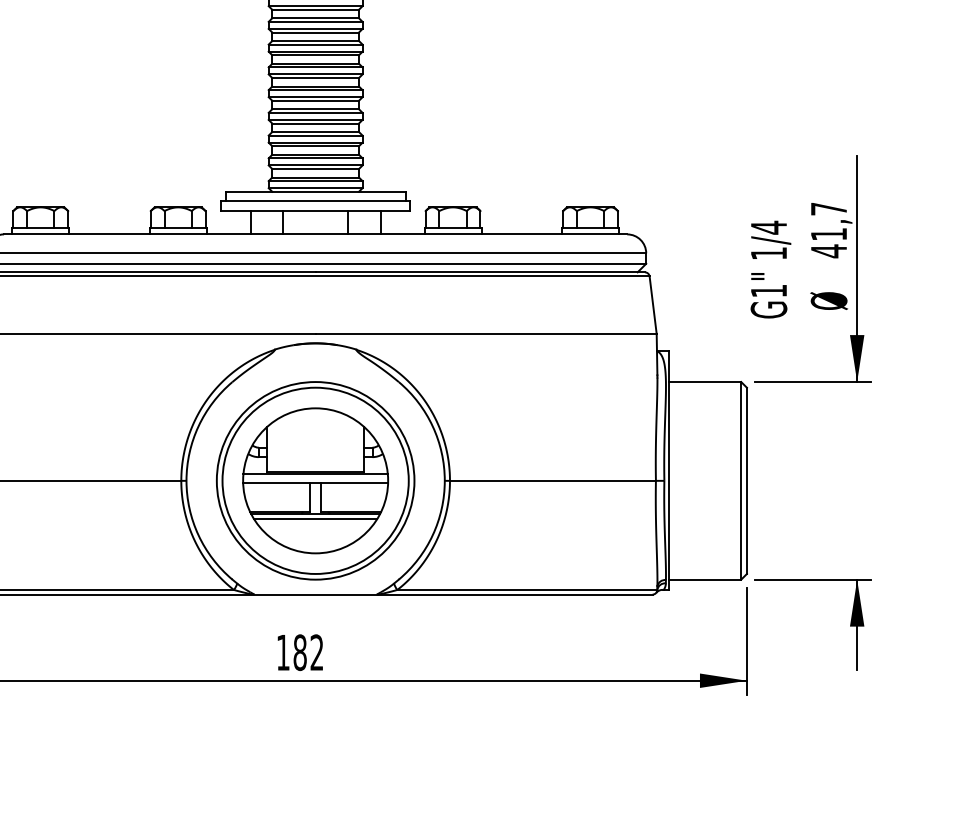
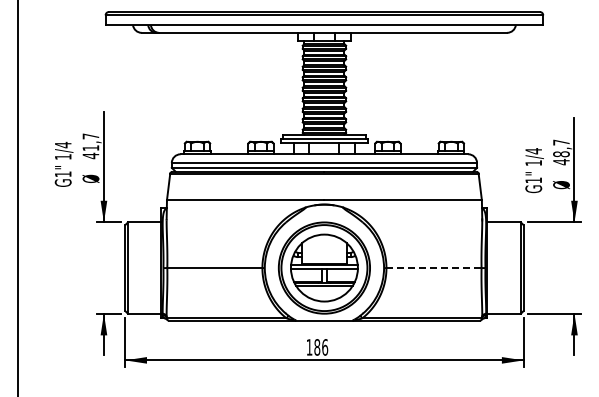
text: (829, 234) -> (561, 154), 41,7 -> 48,7
line: (554, 481) -> (434, 268), solid -> dashed
text: (317, 652) -> (325, 347), 182 -> 186

